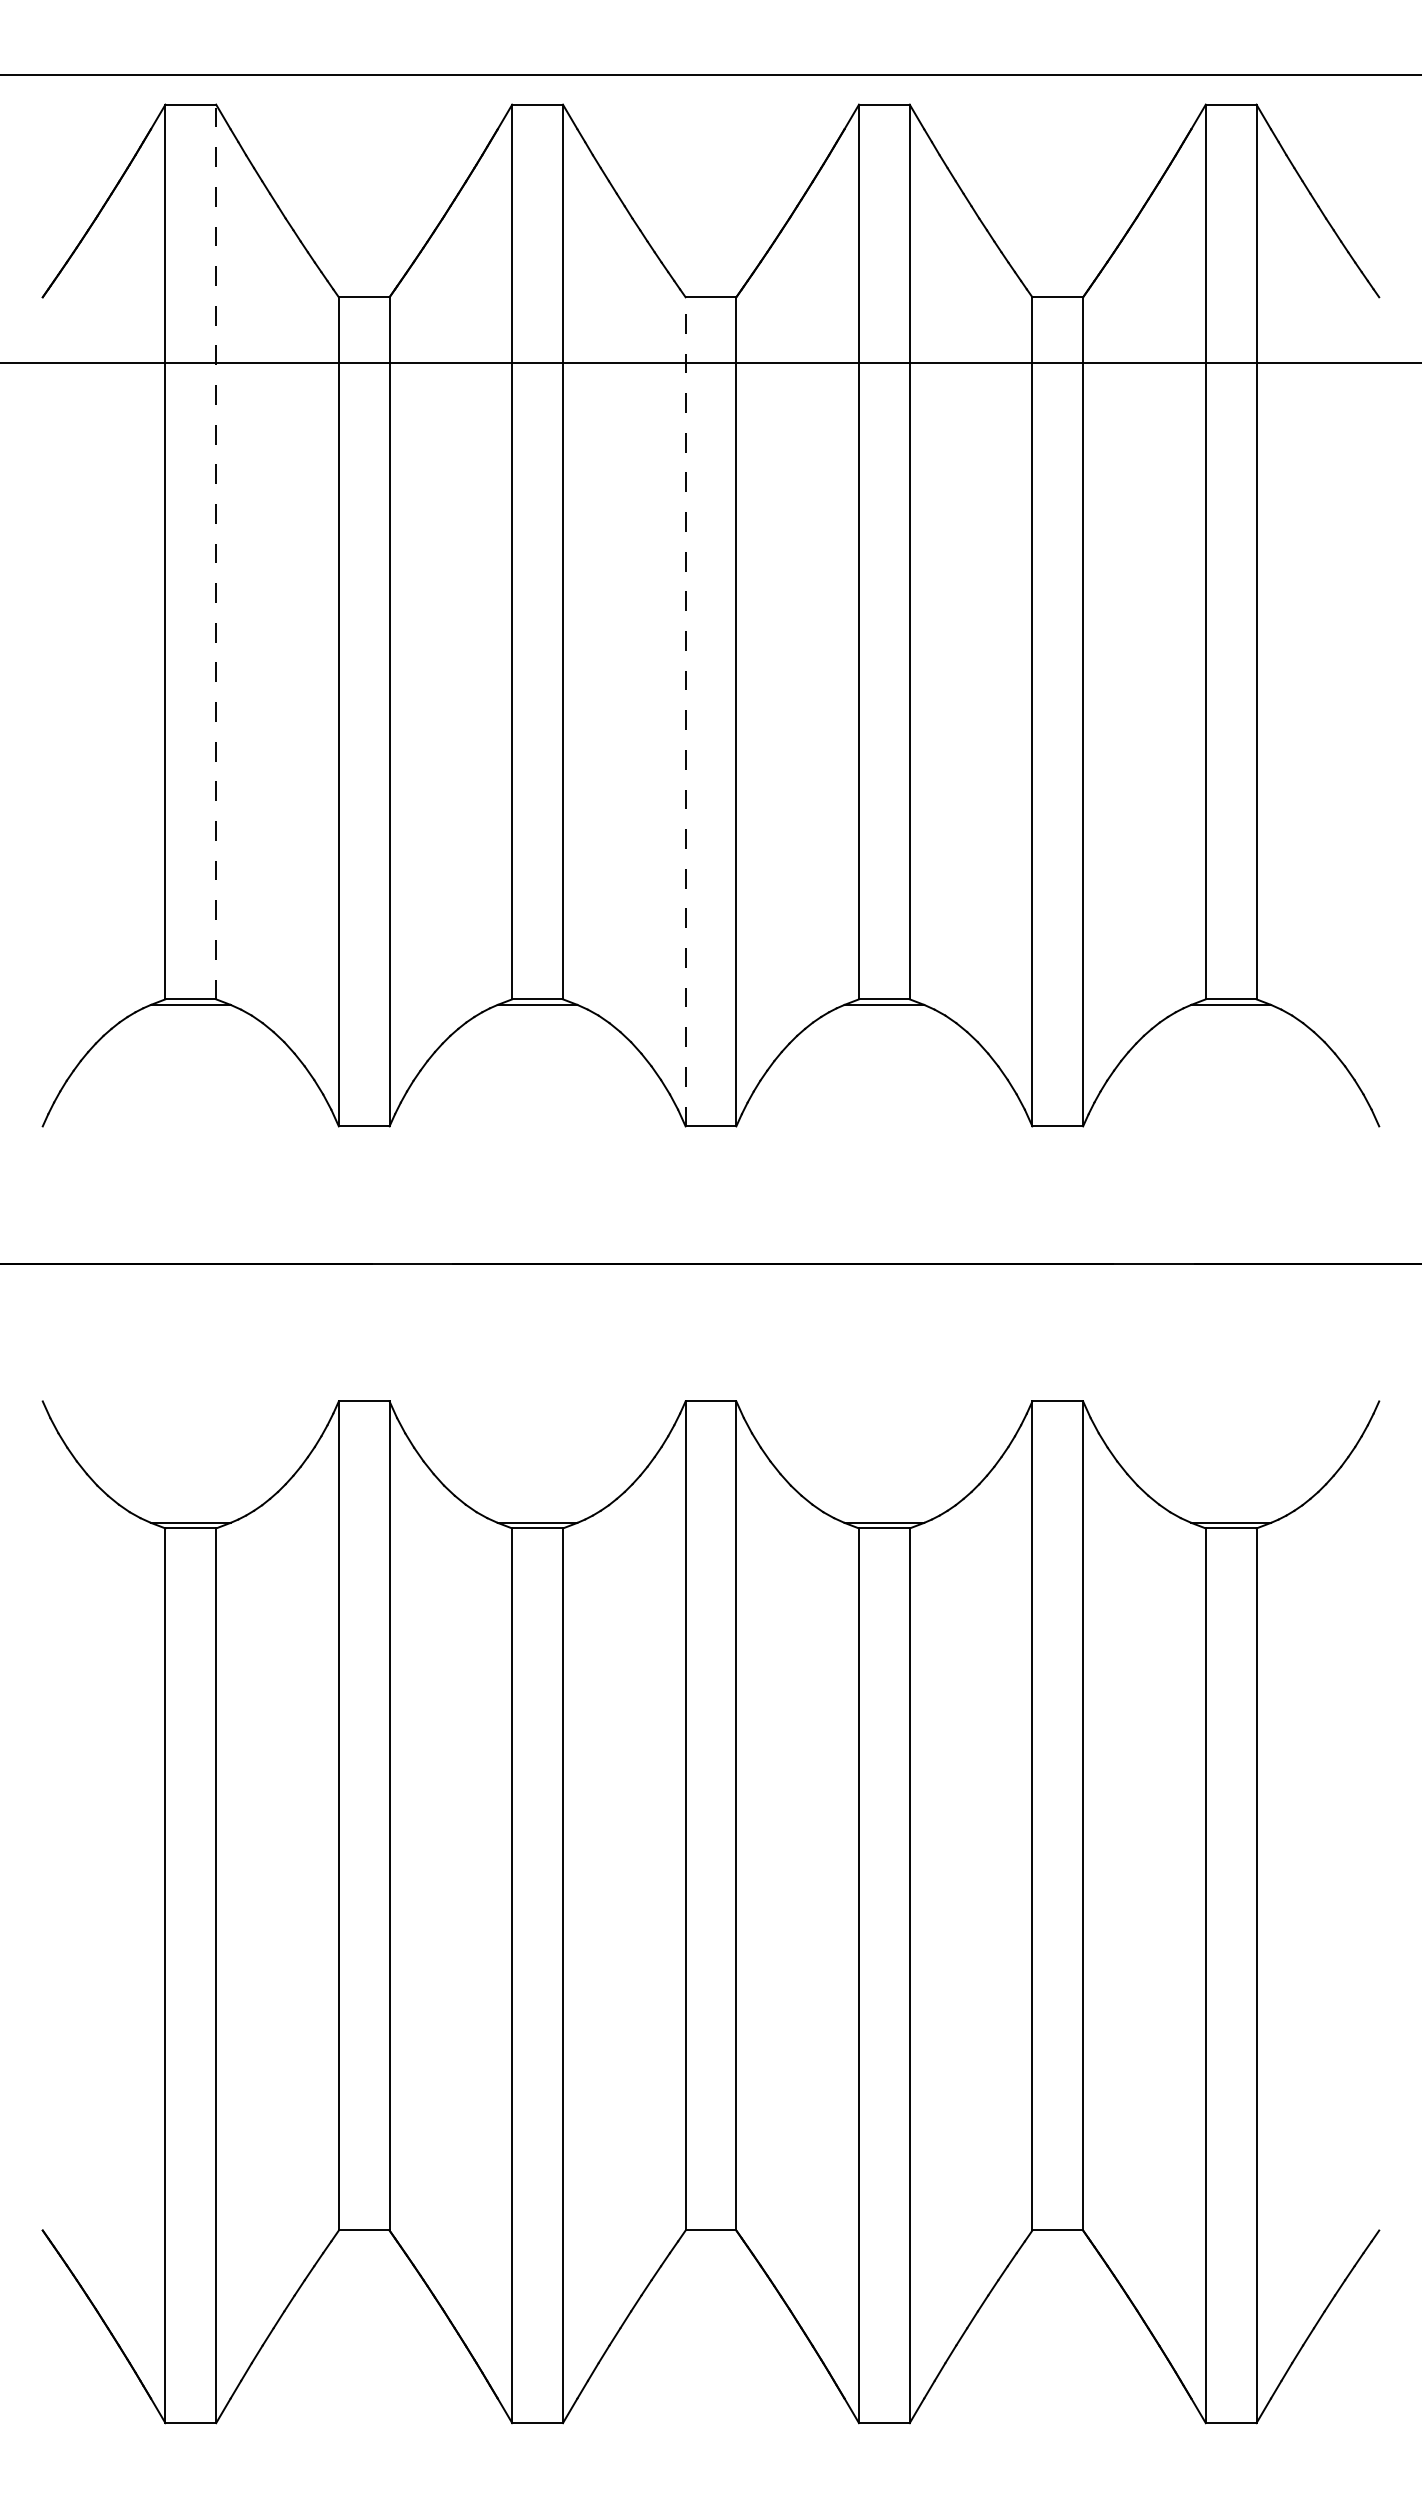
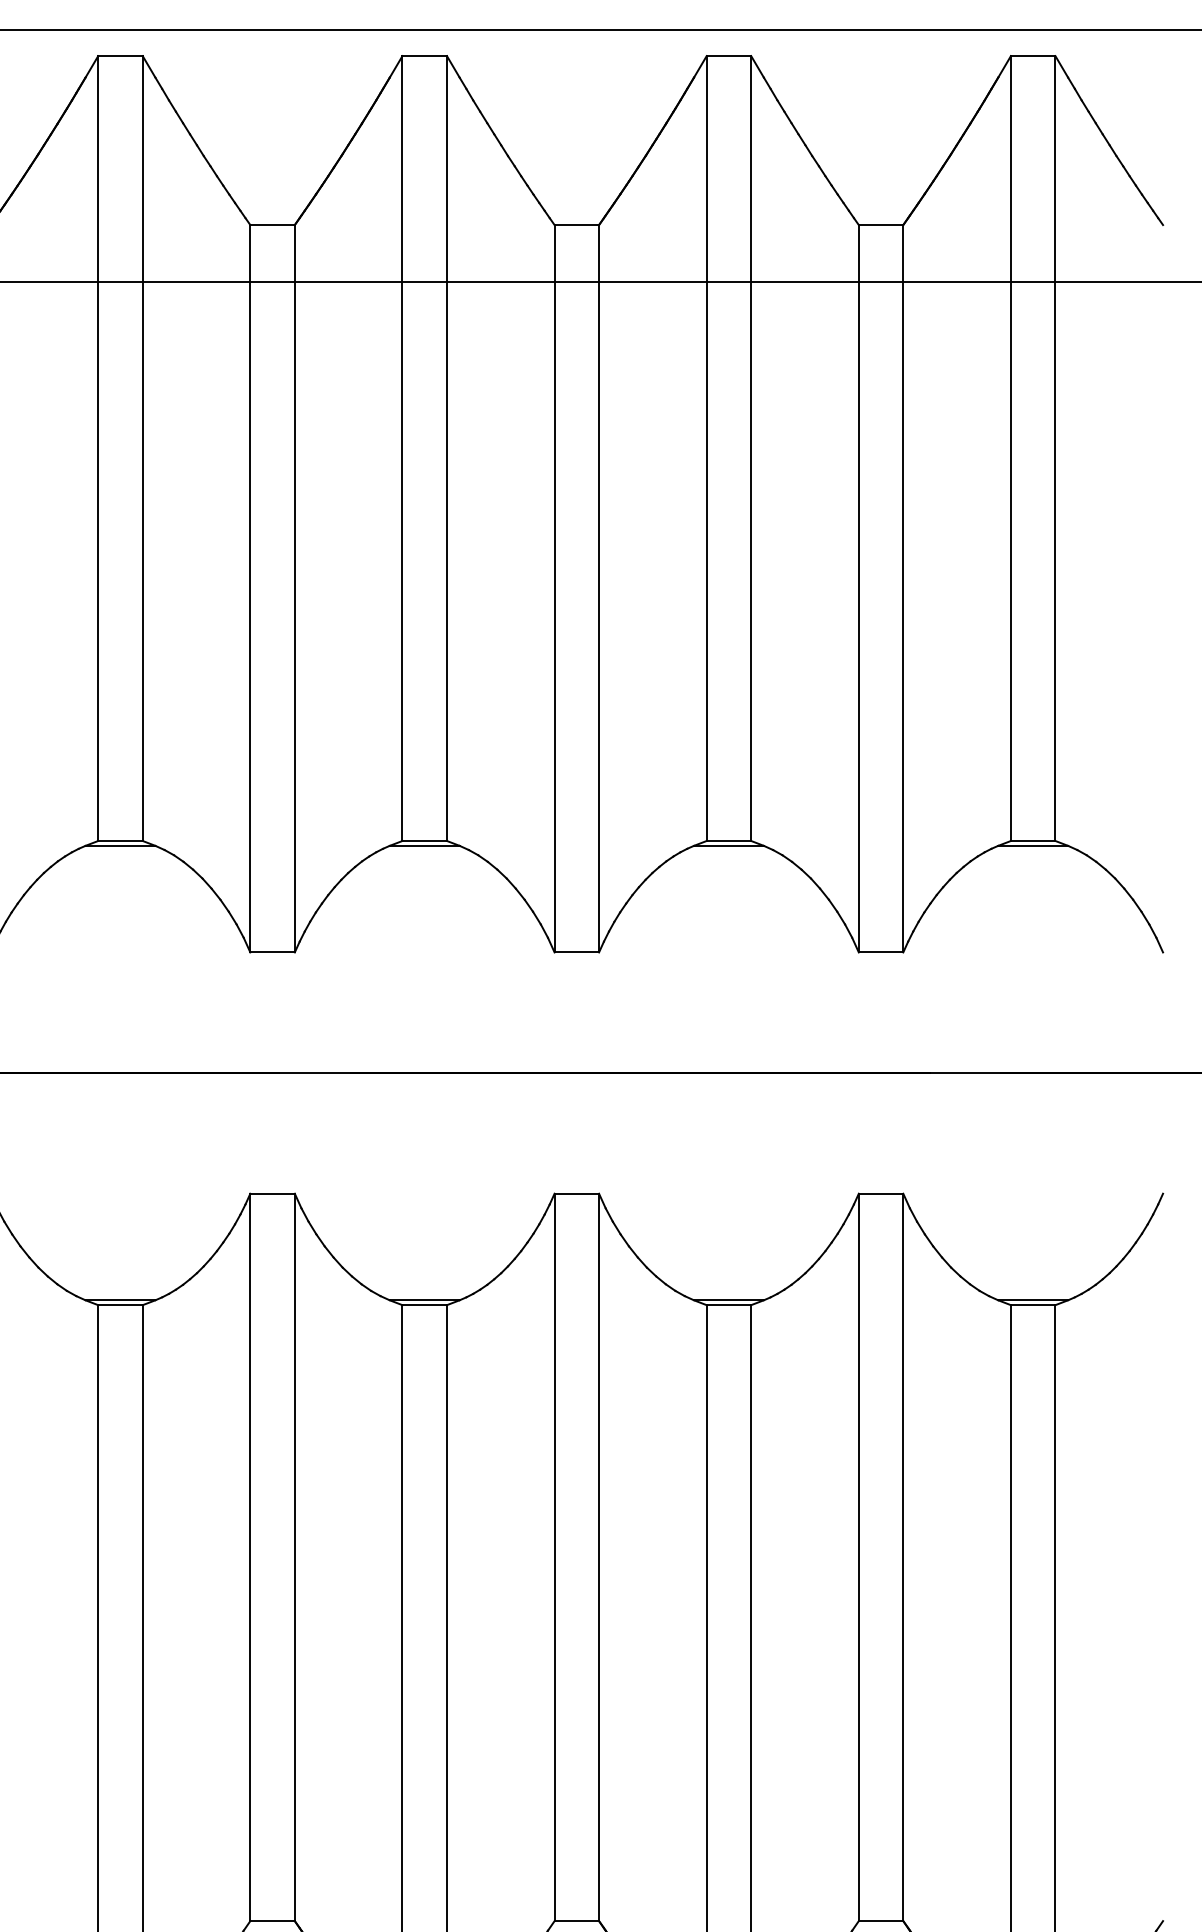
line: (216, 551) -> (143, 448), dashed -> solid
line: (685, 711) -> (554, 588), dashed -> solid

